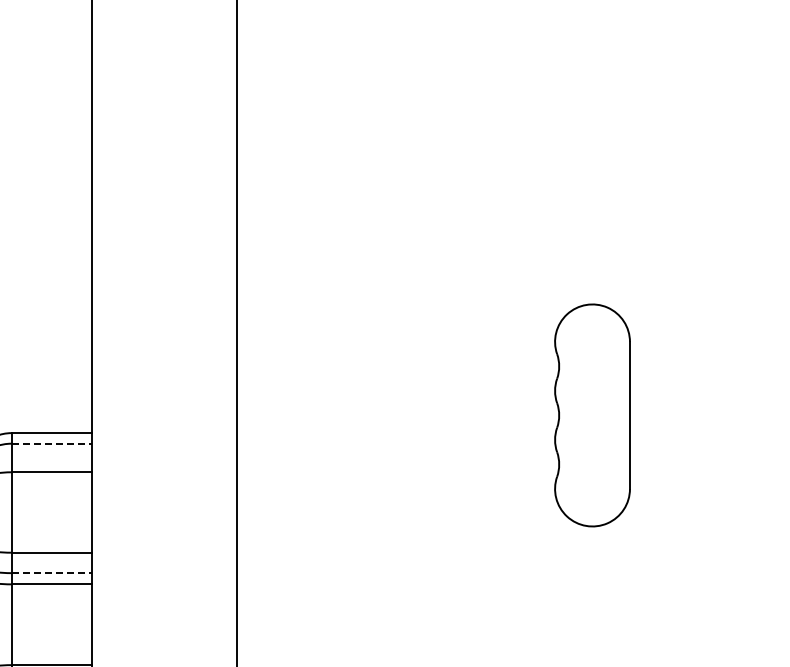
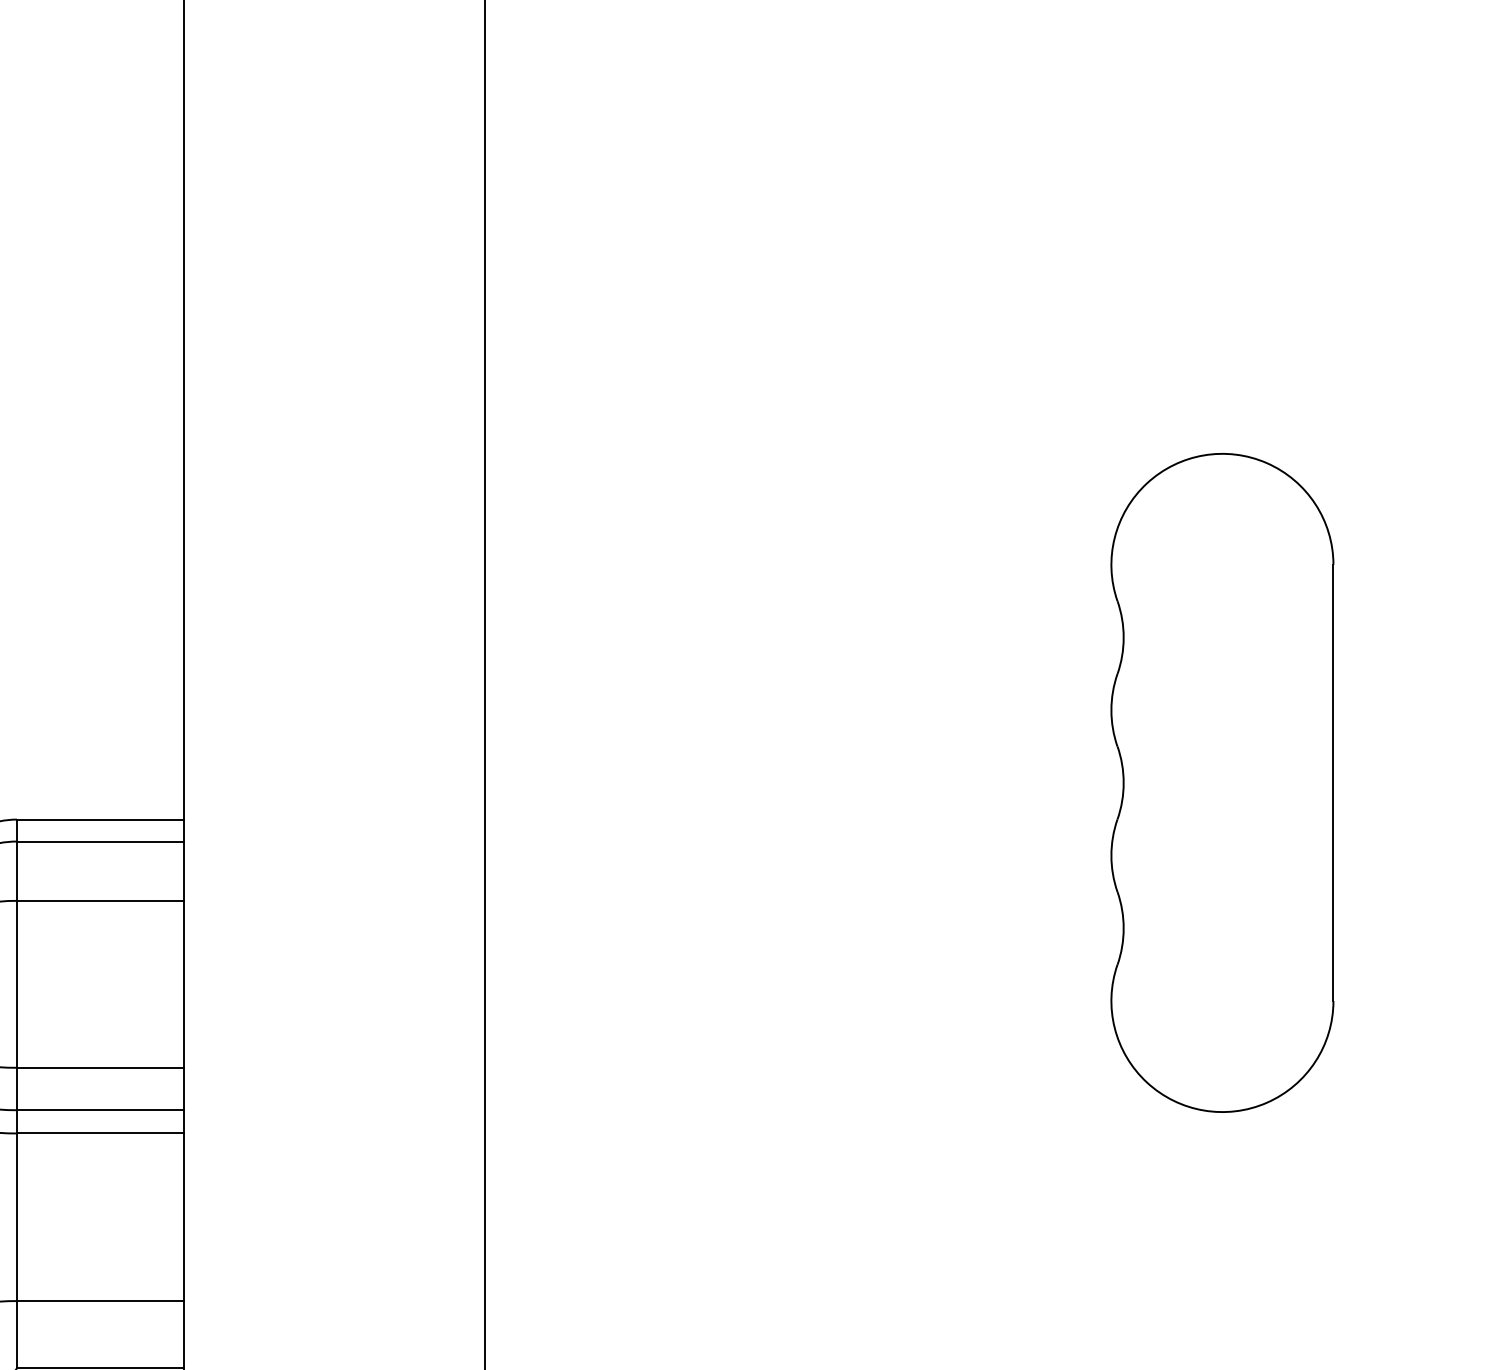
part: (592, 415) -> (1222, 783), size x1.43
line: (52, 443) -> (101, 841), dashed -> solid
line: (52, 573) -> (101, 1110), dashed -> solid

